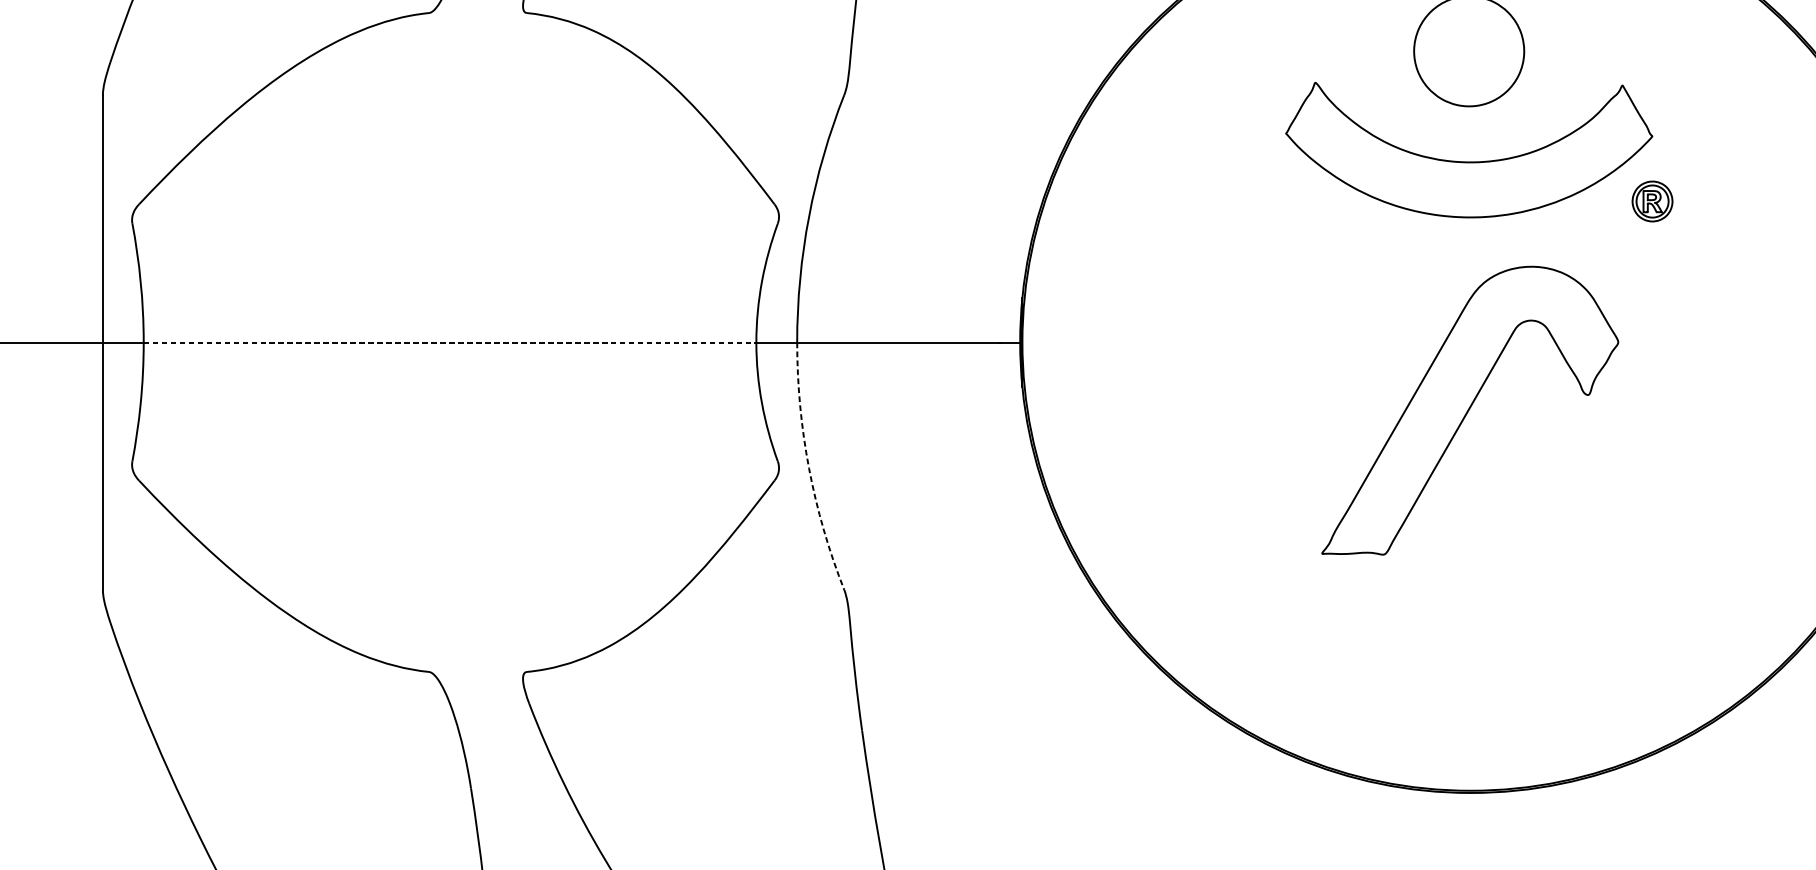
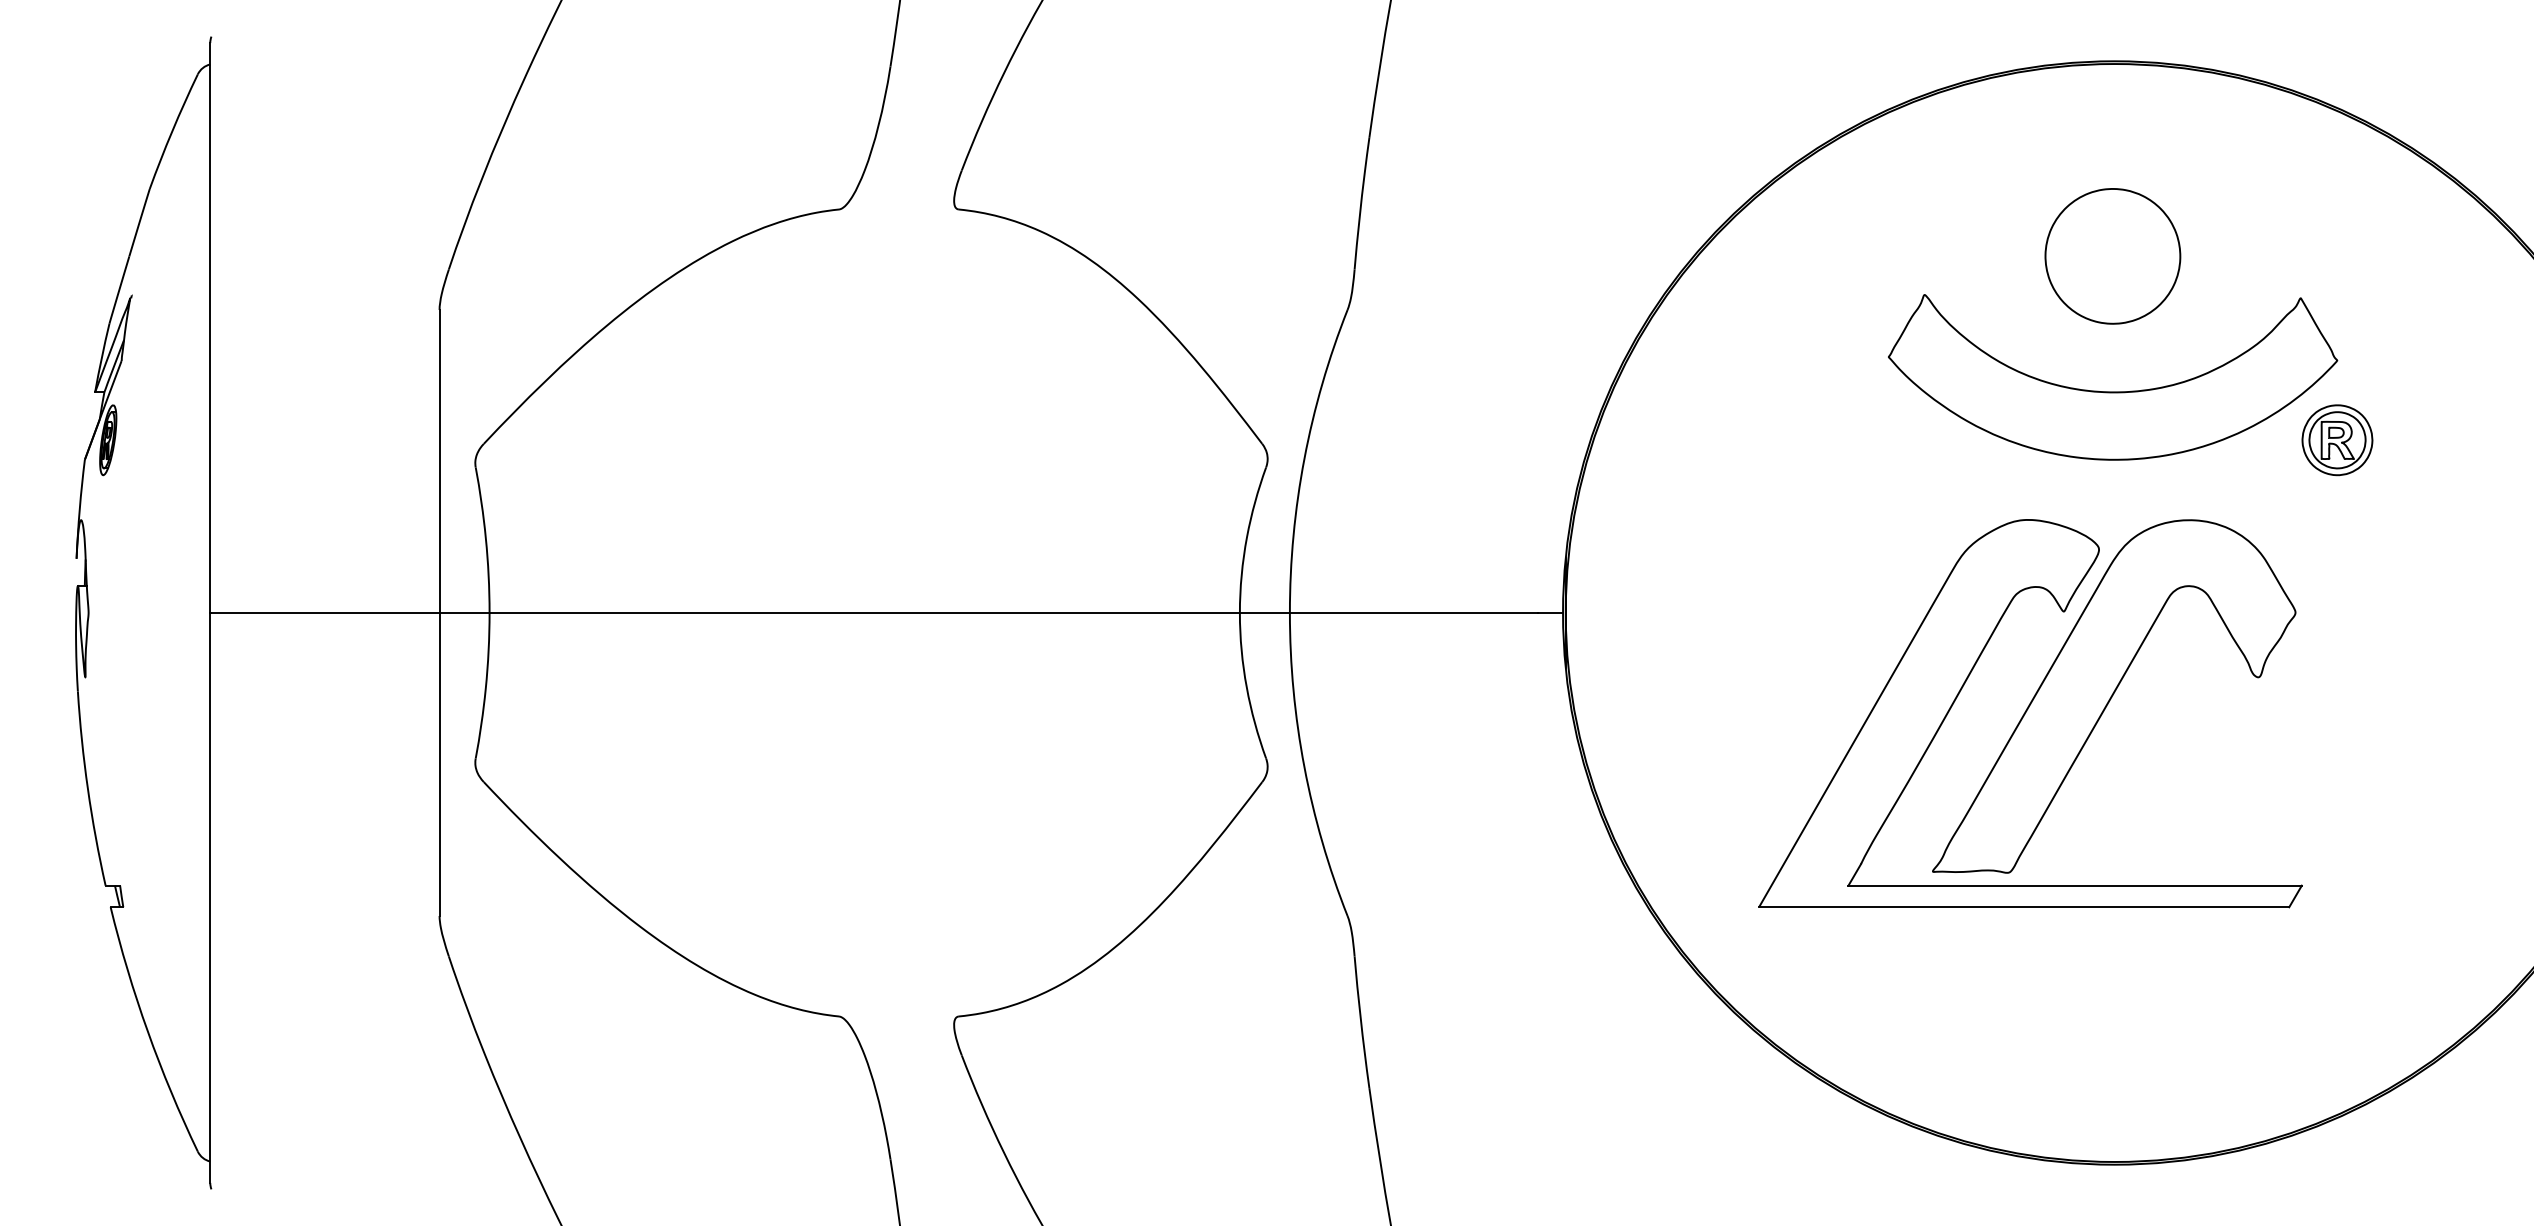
part: (1652, 201) -> (2337, 440), size x1.43
line: (450, 342) -> (865, 613), dashed -> solid
part: (1351, 395) -> (1968, 678), added
arc: (809, 468) -> (1304, 767), dashed -> solid

